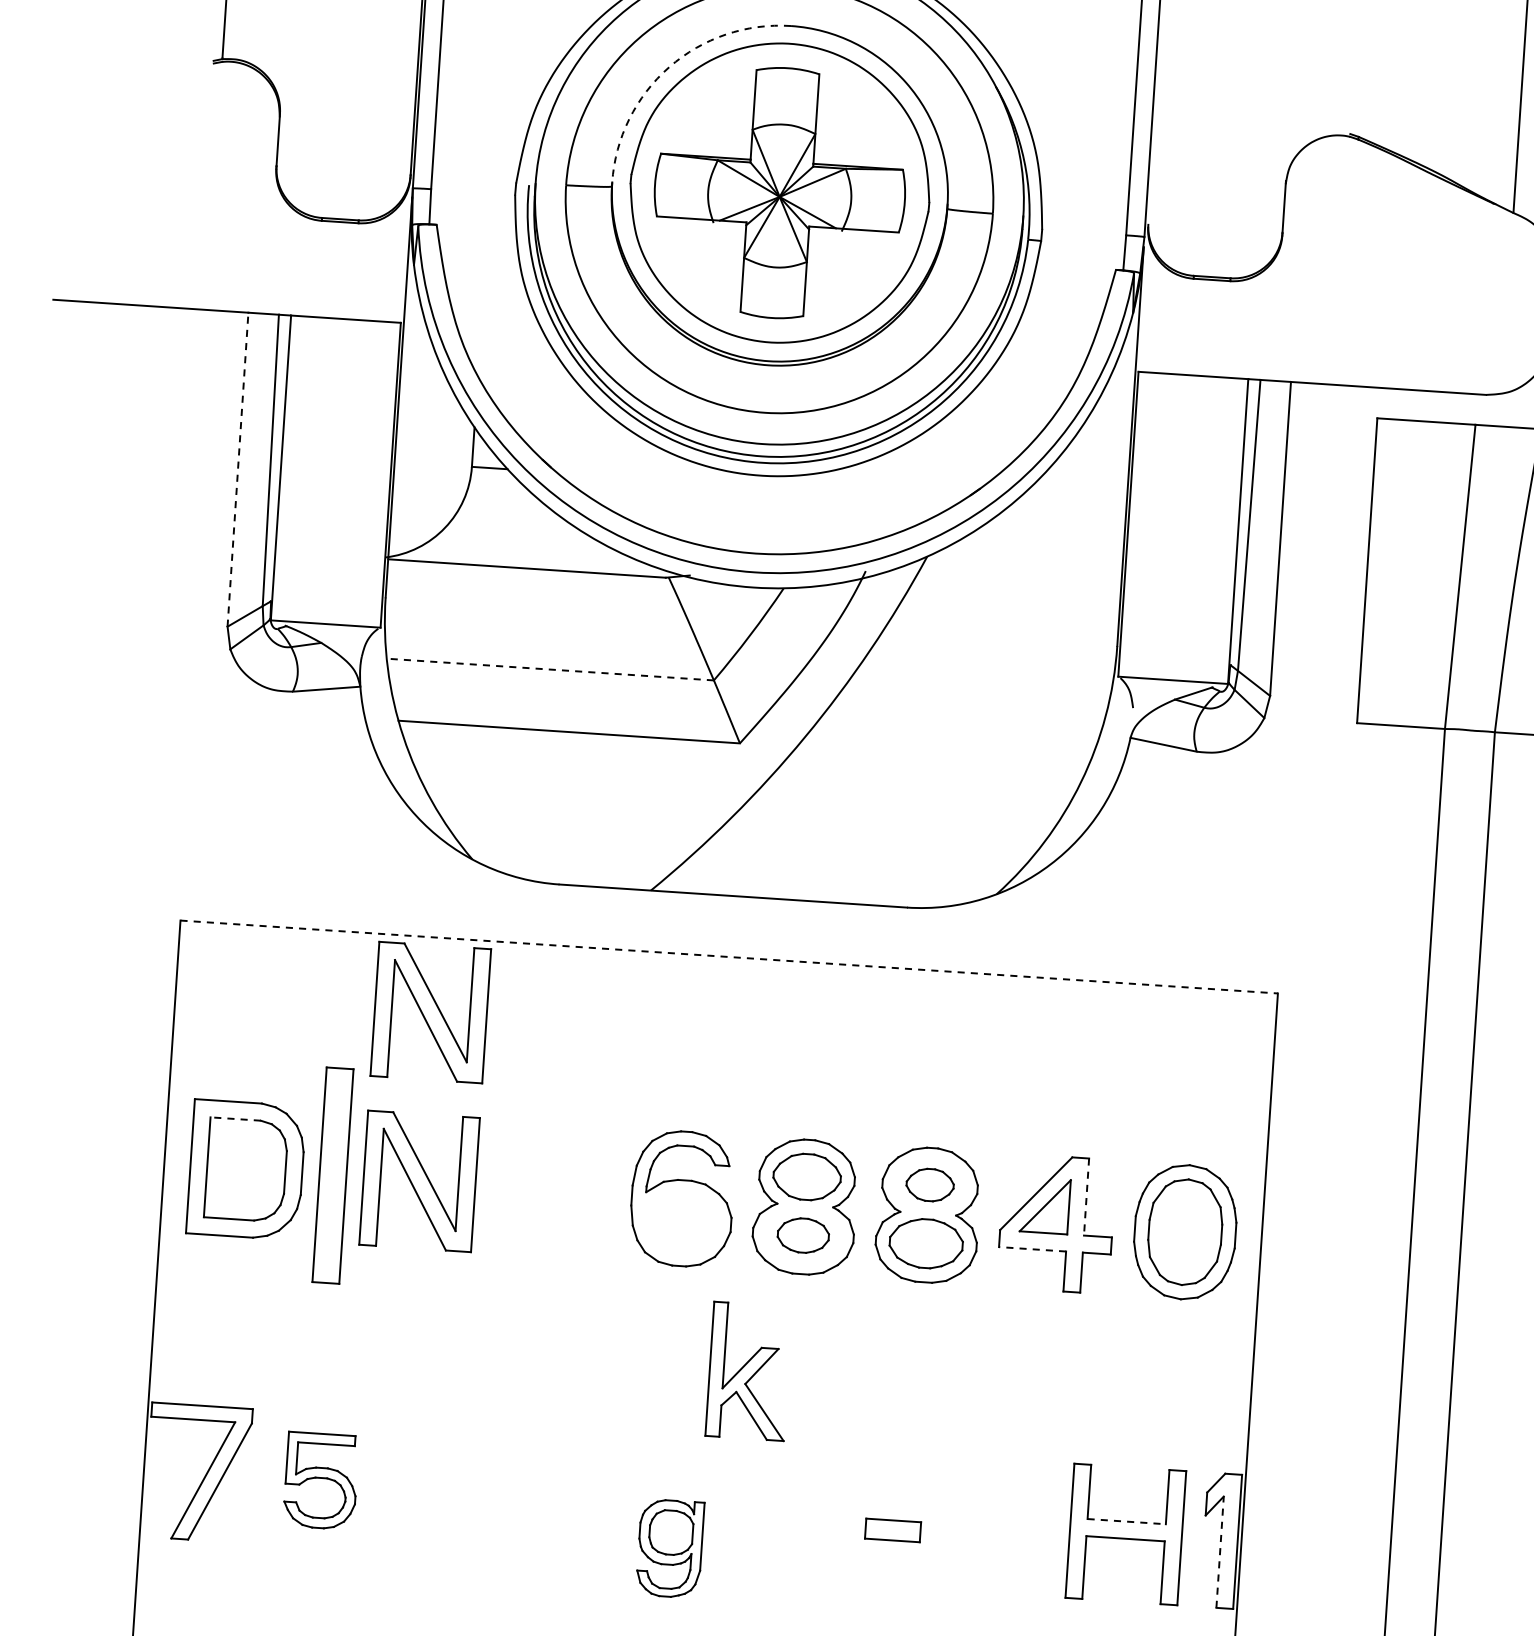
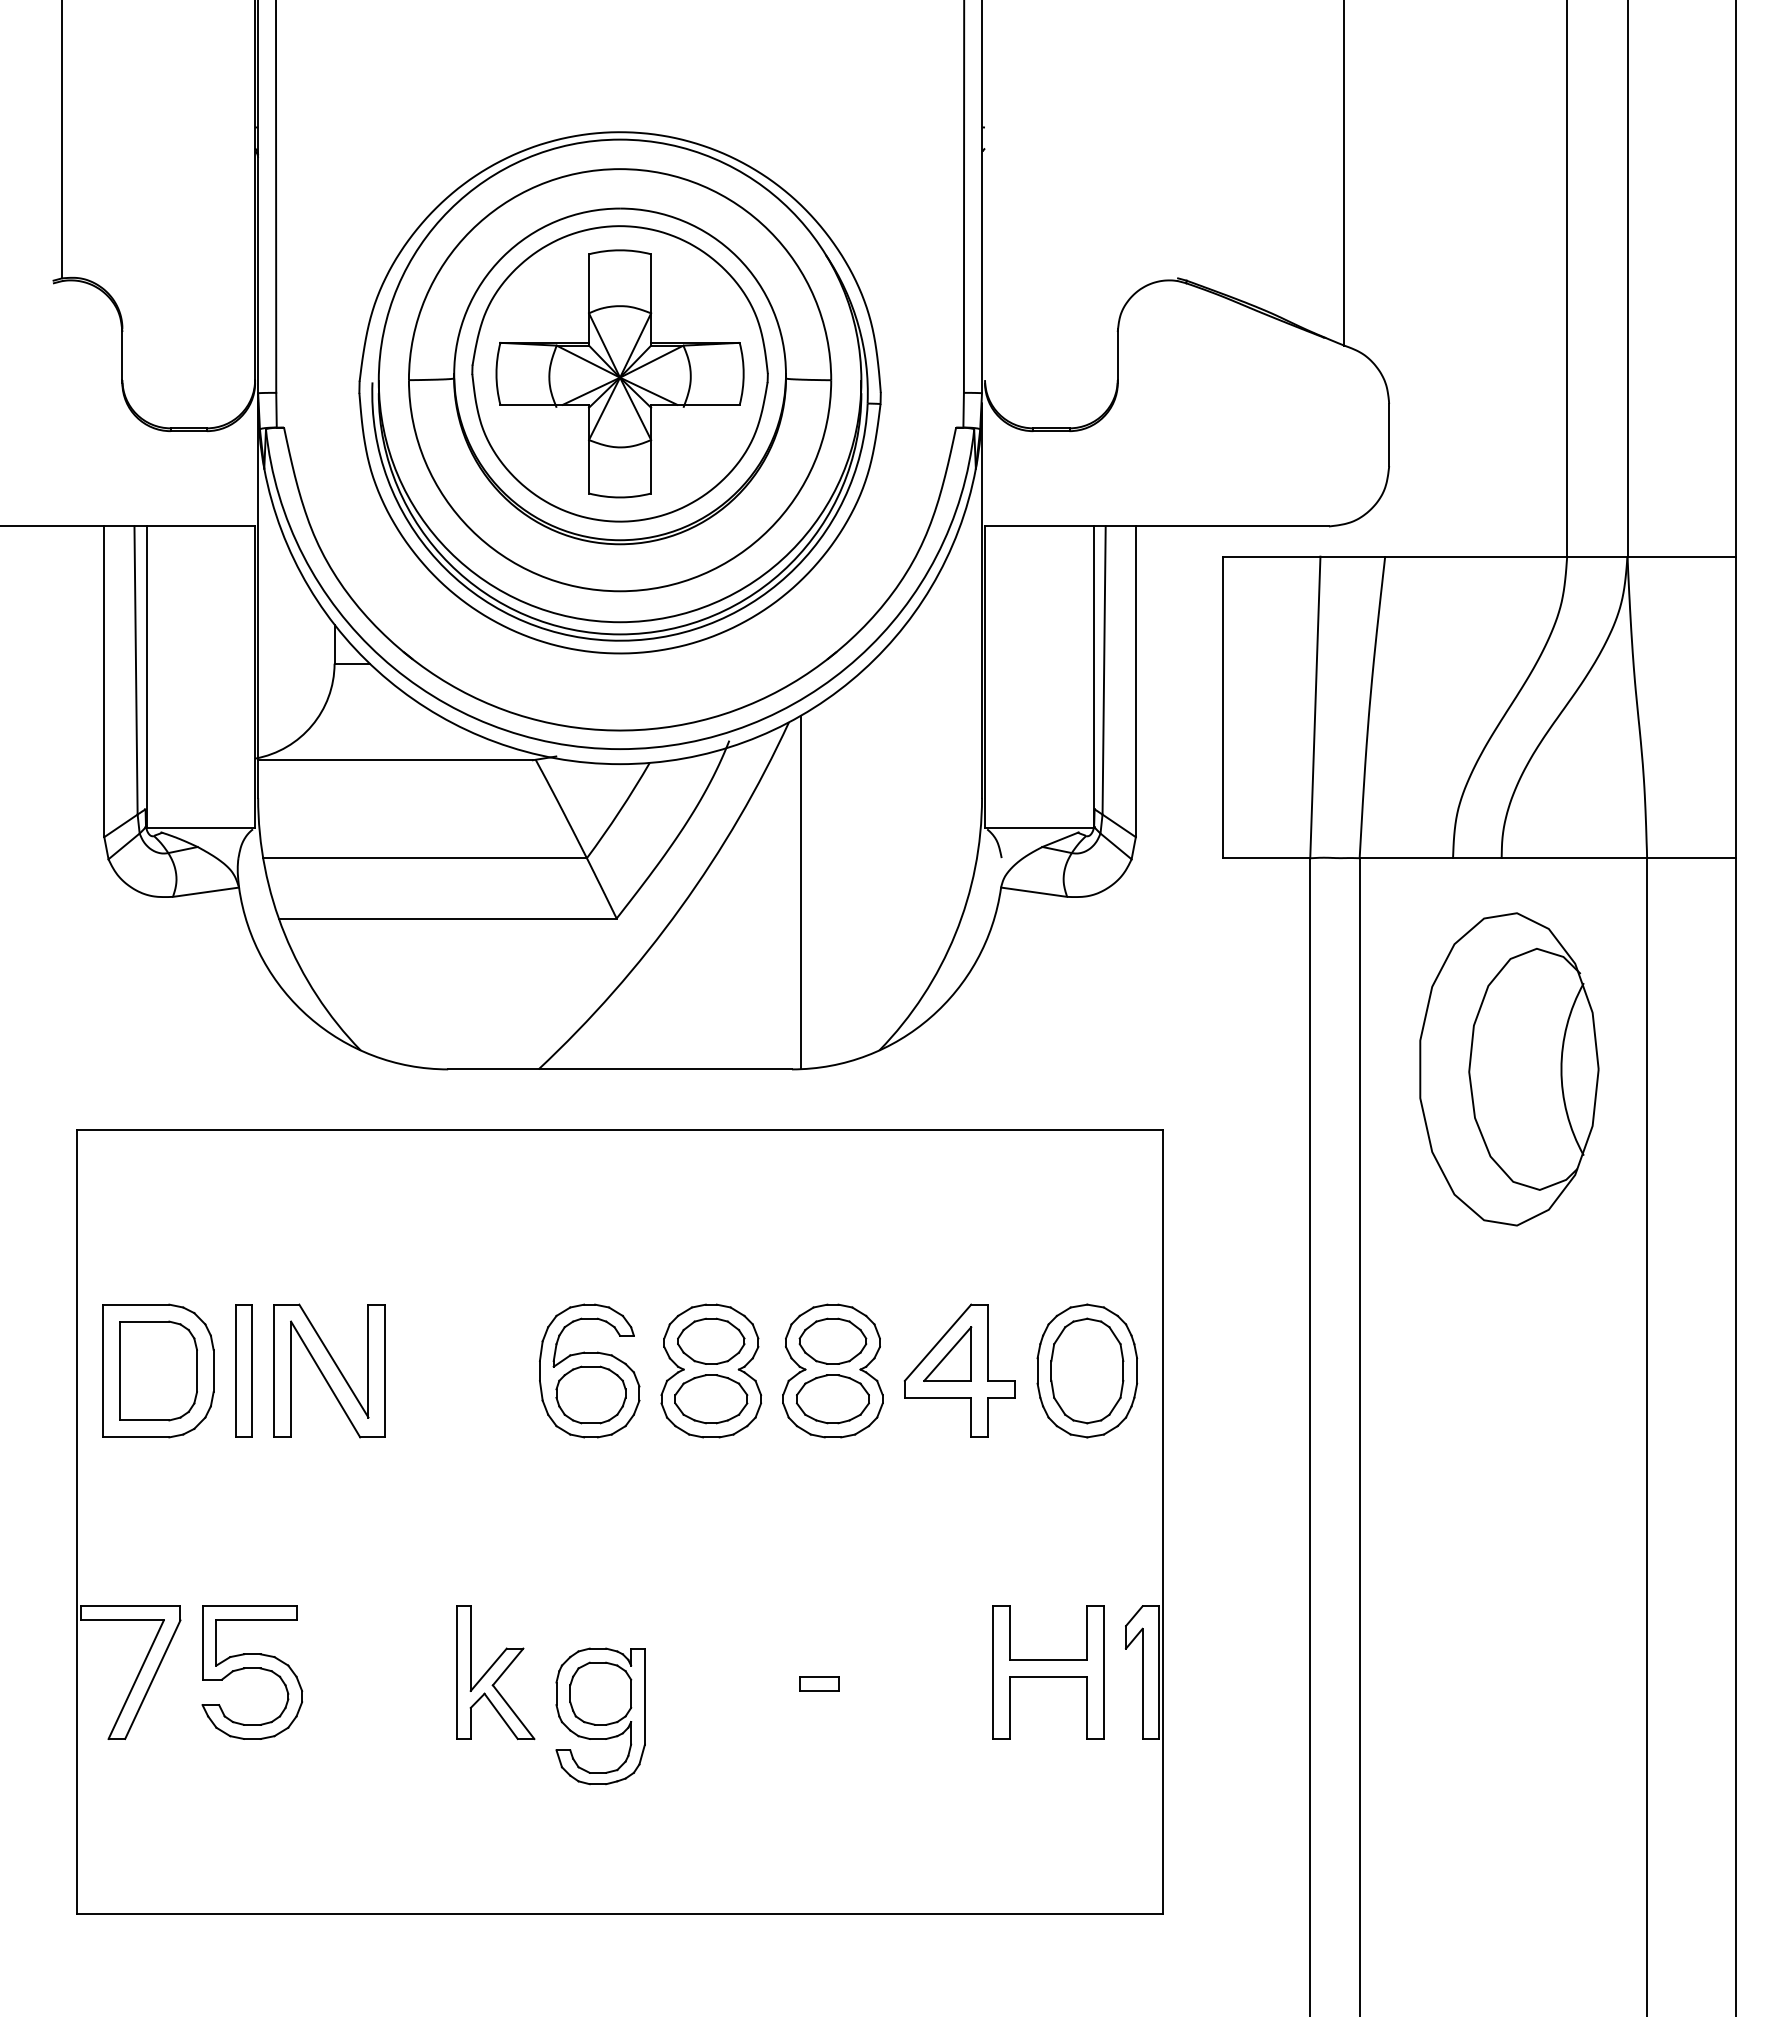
arc: (668, 67) -> (502, 257), dashed -> solid
line: (238, 469) -> (104, 681), dashed -> solid
line: (550, 669) -> (425, 858), dashed -> solid
line: (928, 729) -> (801, 892), added
line: (729, 956) -> (620, 1129), dashed -> solid
part: (430, 1012) -> (329, 1203), removed
line: (235, 1118) -> (144, 1321), dashed -> solid
part: (332, 1175) -> (243, 1370), size x0.62
part: (929, 1184) -> (832, 1340), size x1.43
line: (1086, 1197) -> (987, 1343), dashed -> solid
part: (681, 1222) -> (590, 1394), added
part: (803, 1235) -> (711, 1399), size x1.43
line: (1032, 1248) -> (937, 1397), dashed -> solid
part: (748, 1371) -> (495, 1672), moved
part: (321, 1480) -> (252, 1672), size x1.43
line: (1126, 1521) -> (1048, 1659), dashed -> solid
part: (893, 1530) -> (819, 1683), size x0.71
part: (670, 1548) -> (600, 1716), size x1.43
line: (1220, 1551) -> (1142, 1683), dashed -> solid

